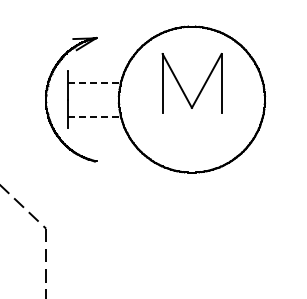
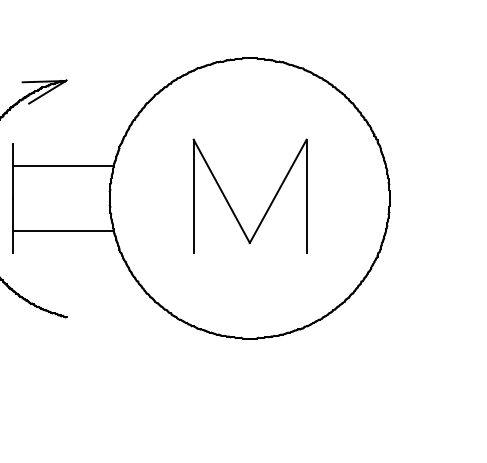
line: (95, 82) -> (65, 165), dashed -> solid
part: (182, 88) -> (231, 205), moved
line: (95, 116) -> (65, 230), dashed -> solid

